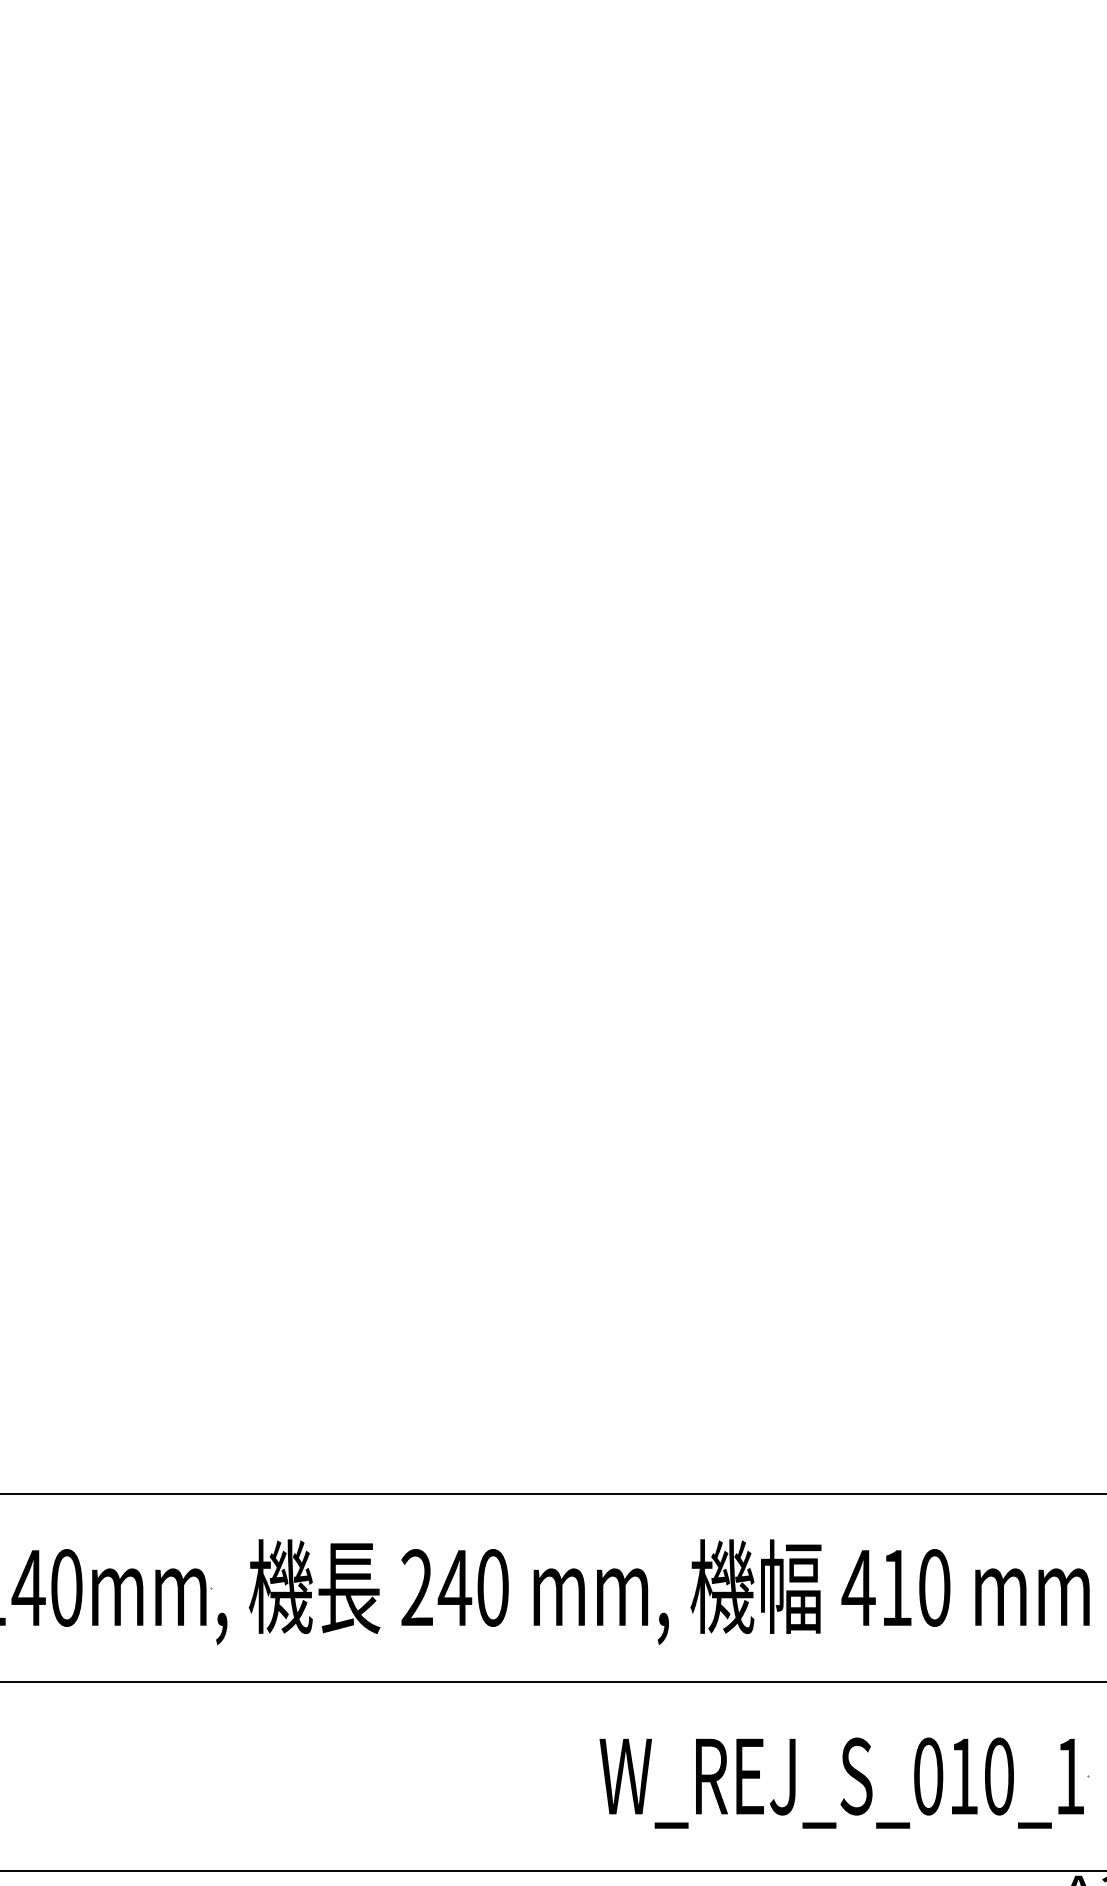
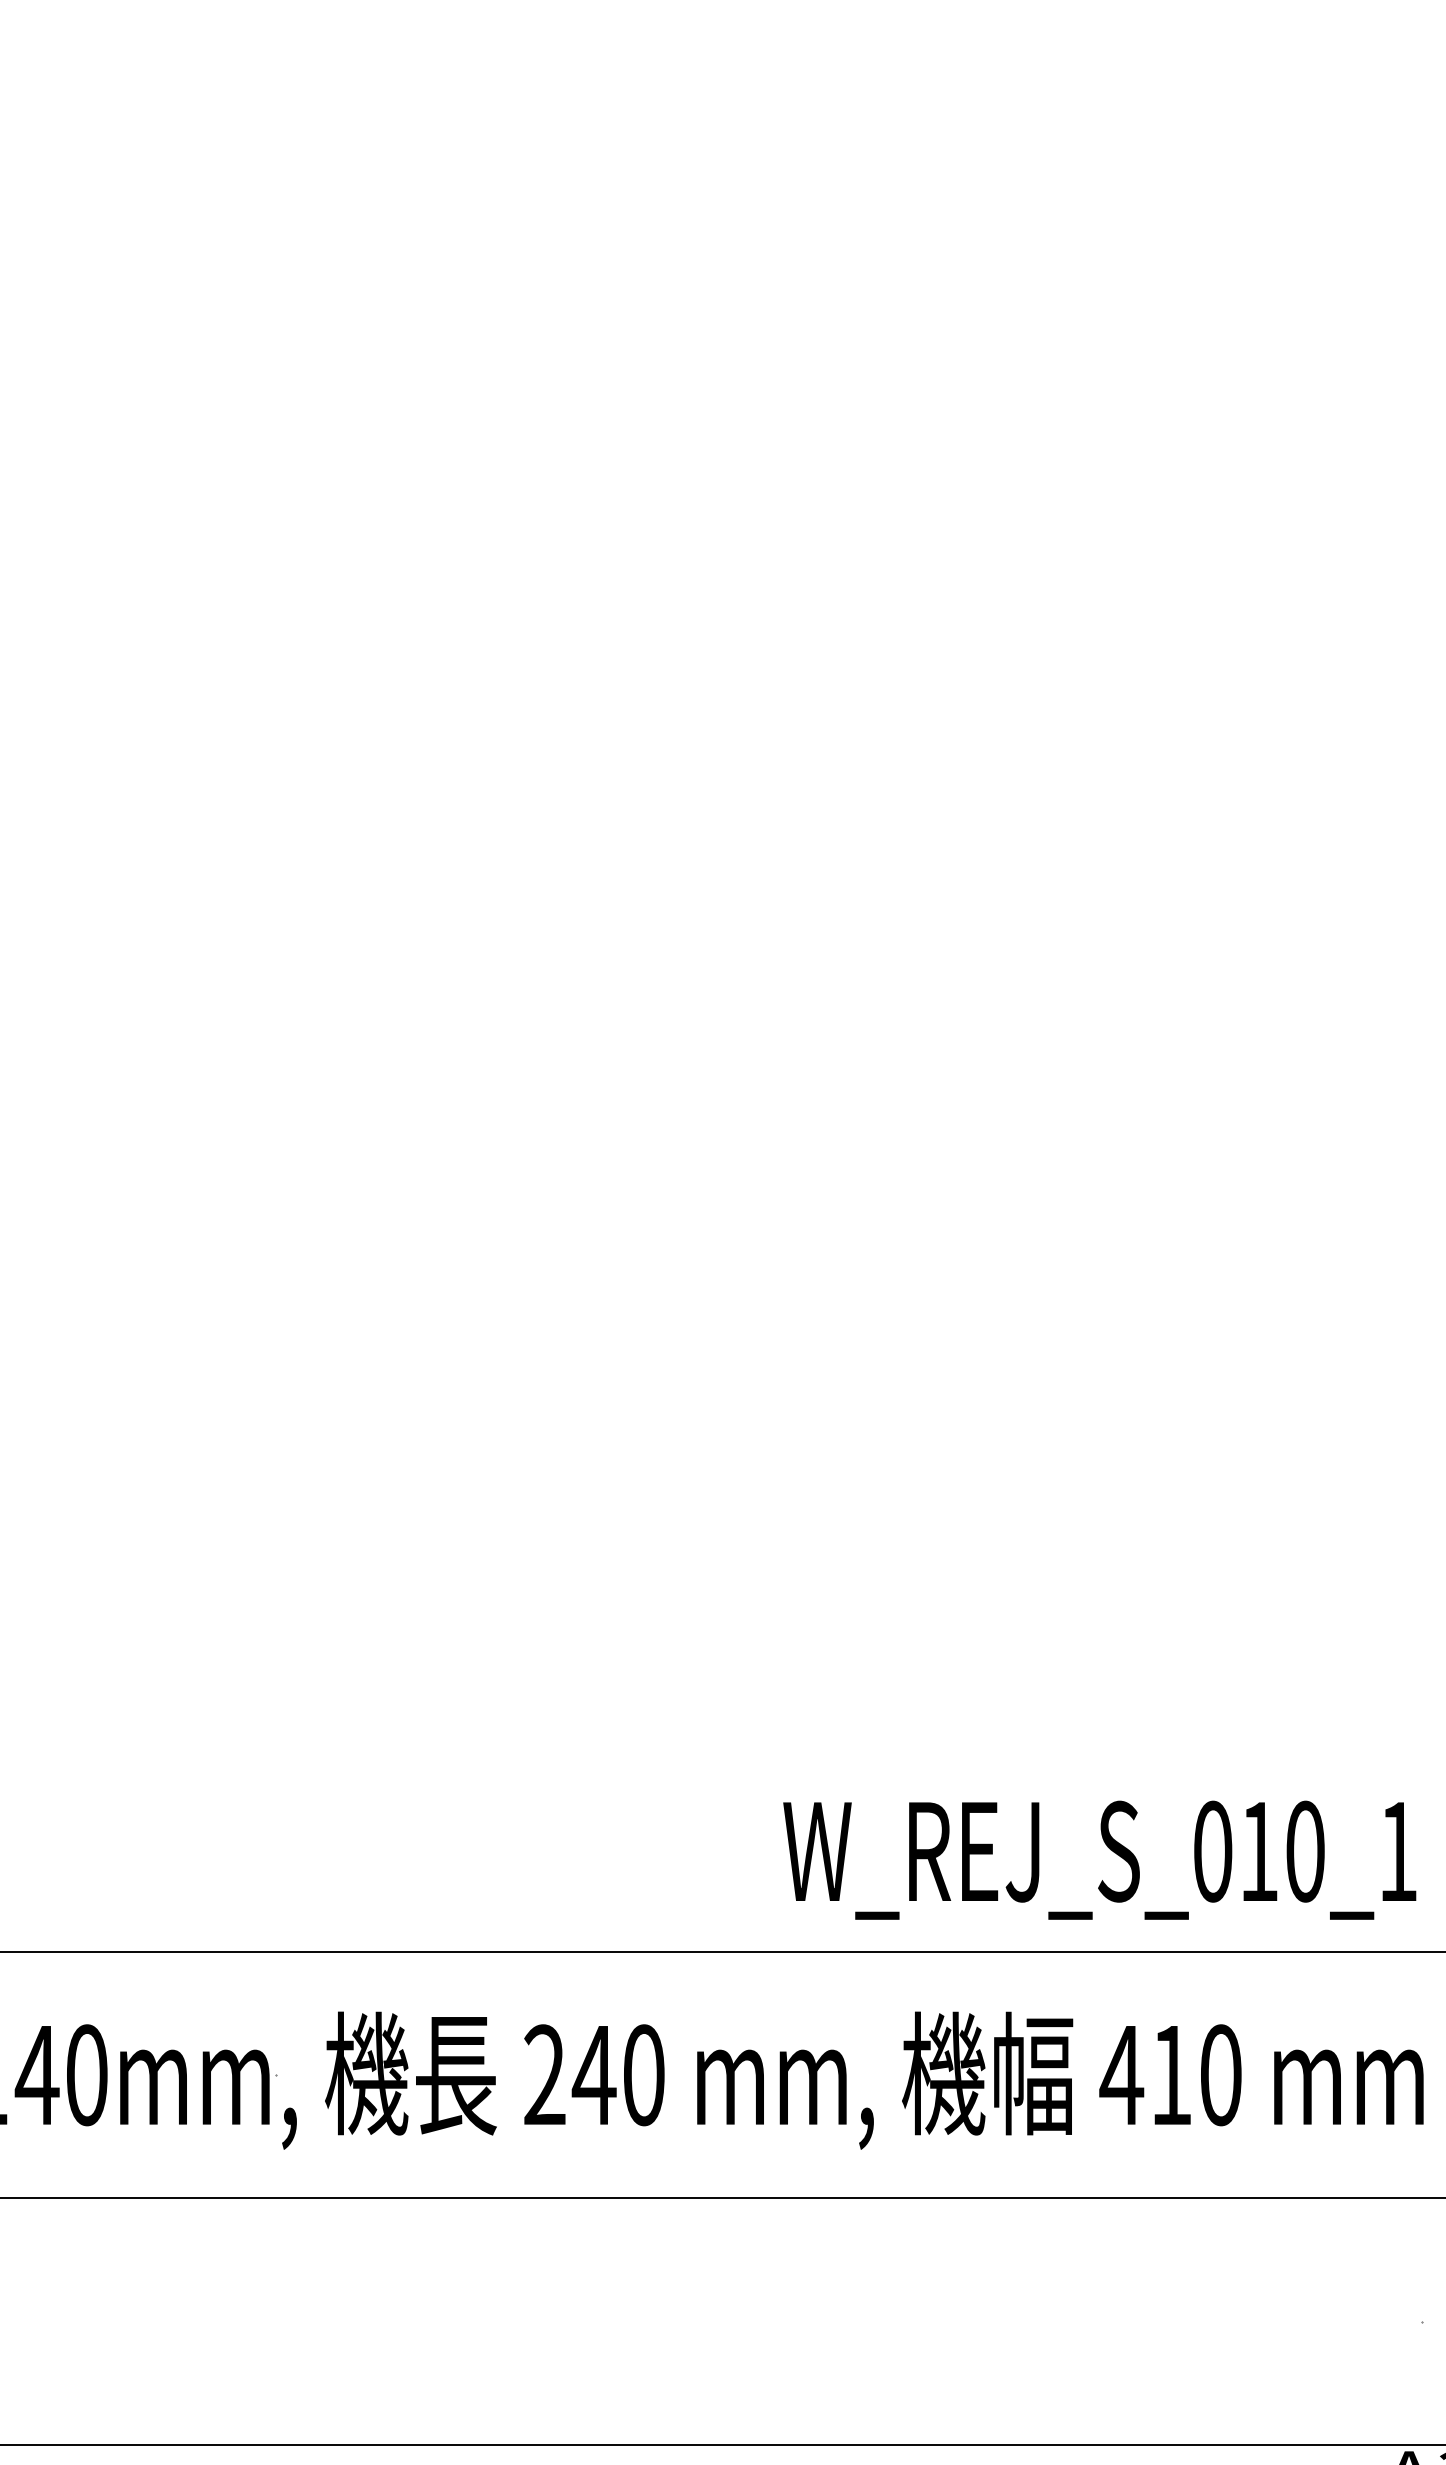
text: (841, 1782) -> (1099, 1859), moved

